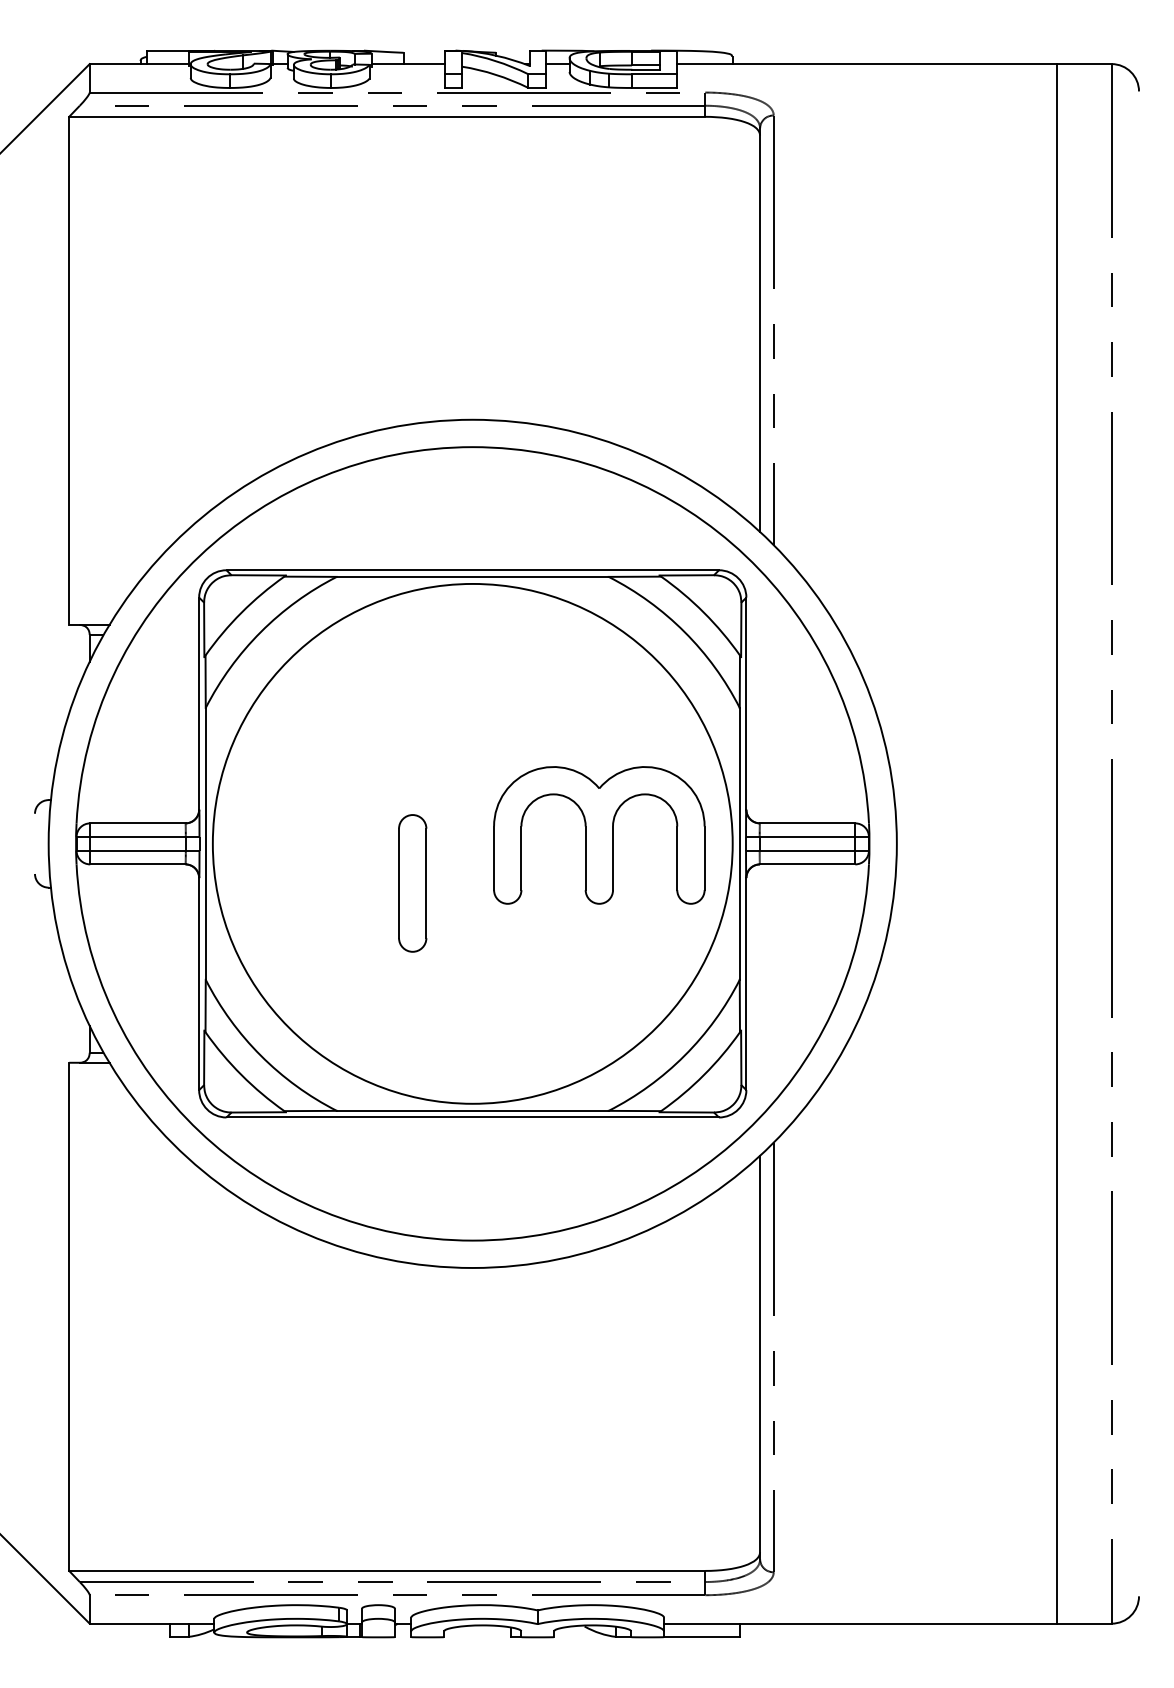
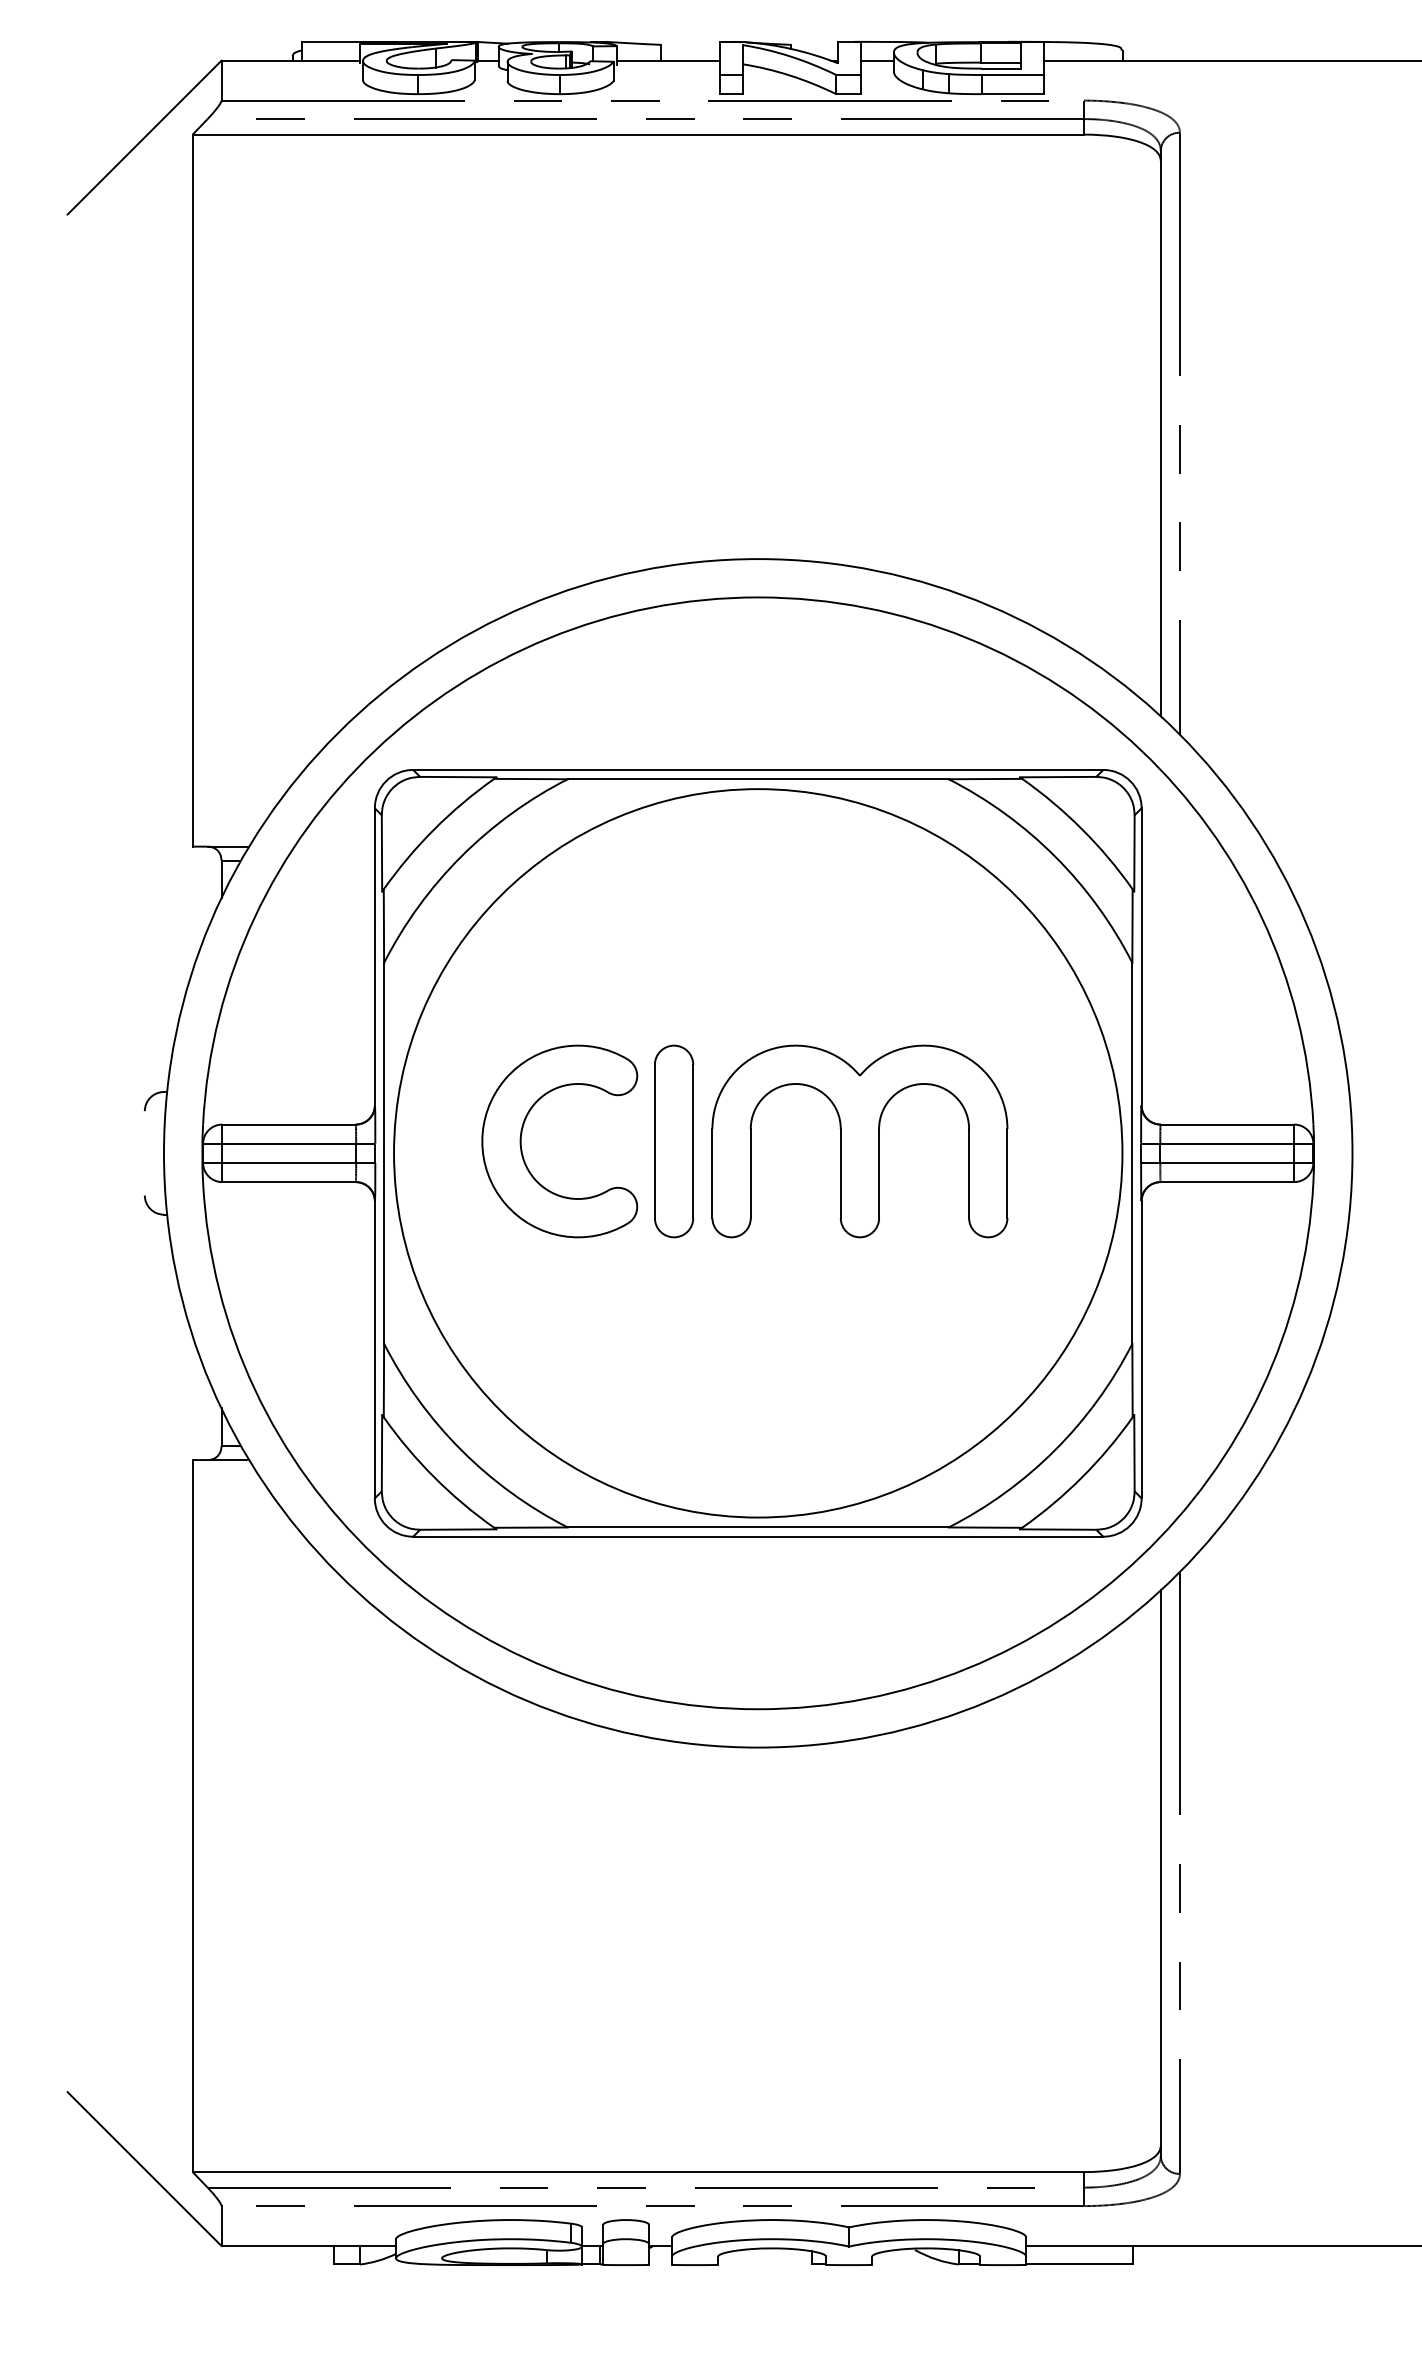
part: (304, 835) -> (522, 1141), added
part: (599, 835) -> (860, 1141), moved
part: (412, 883) -> (673, 1141), moved

